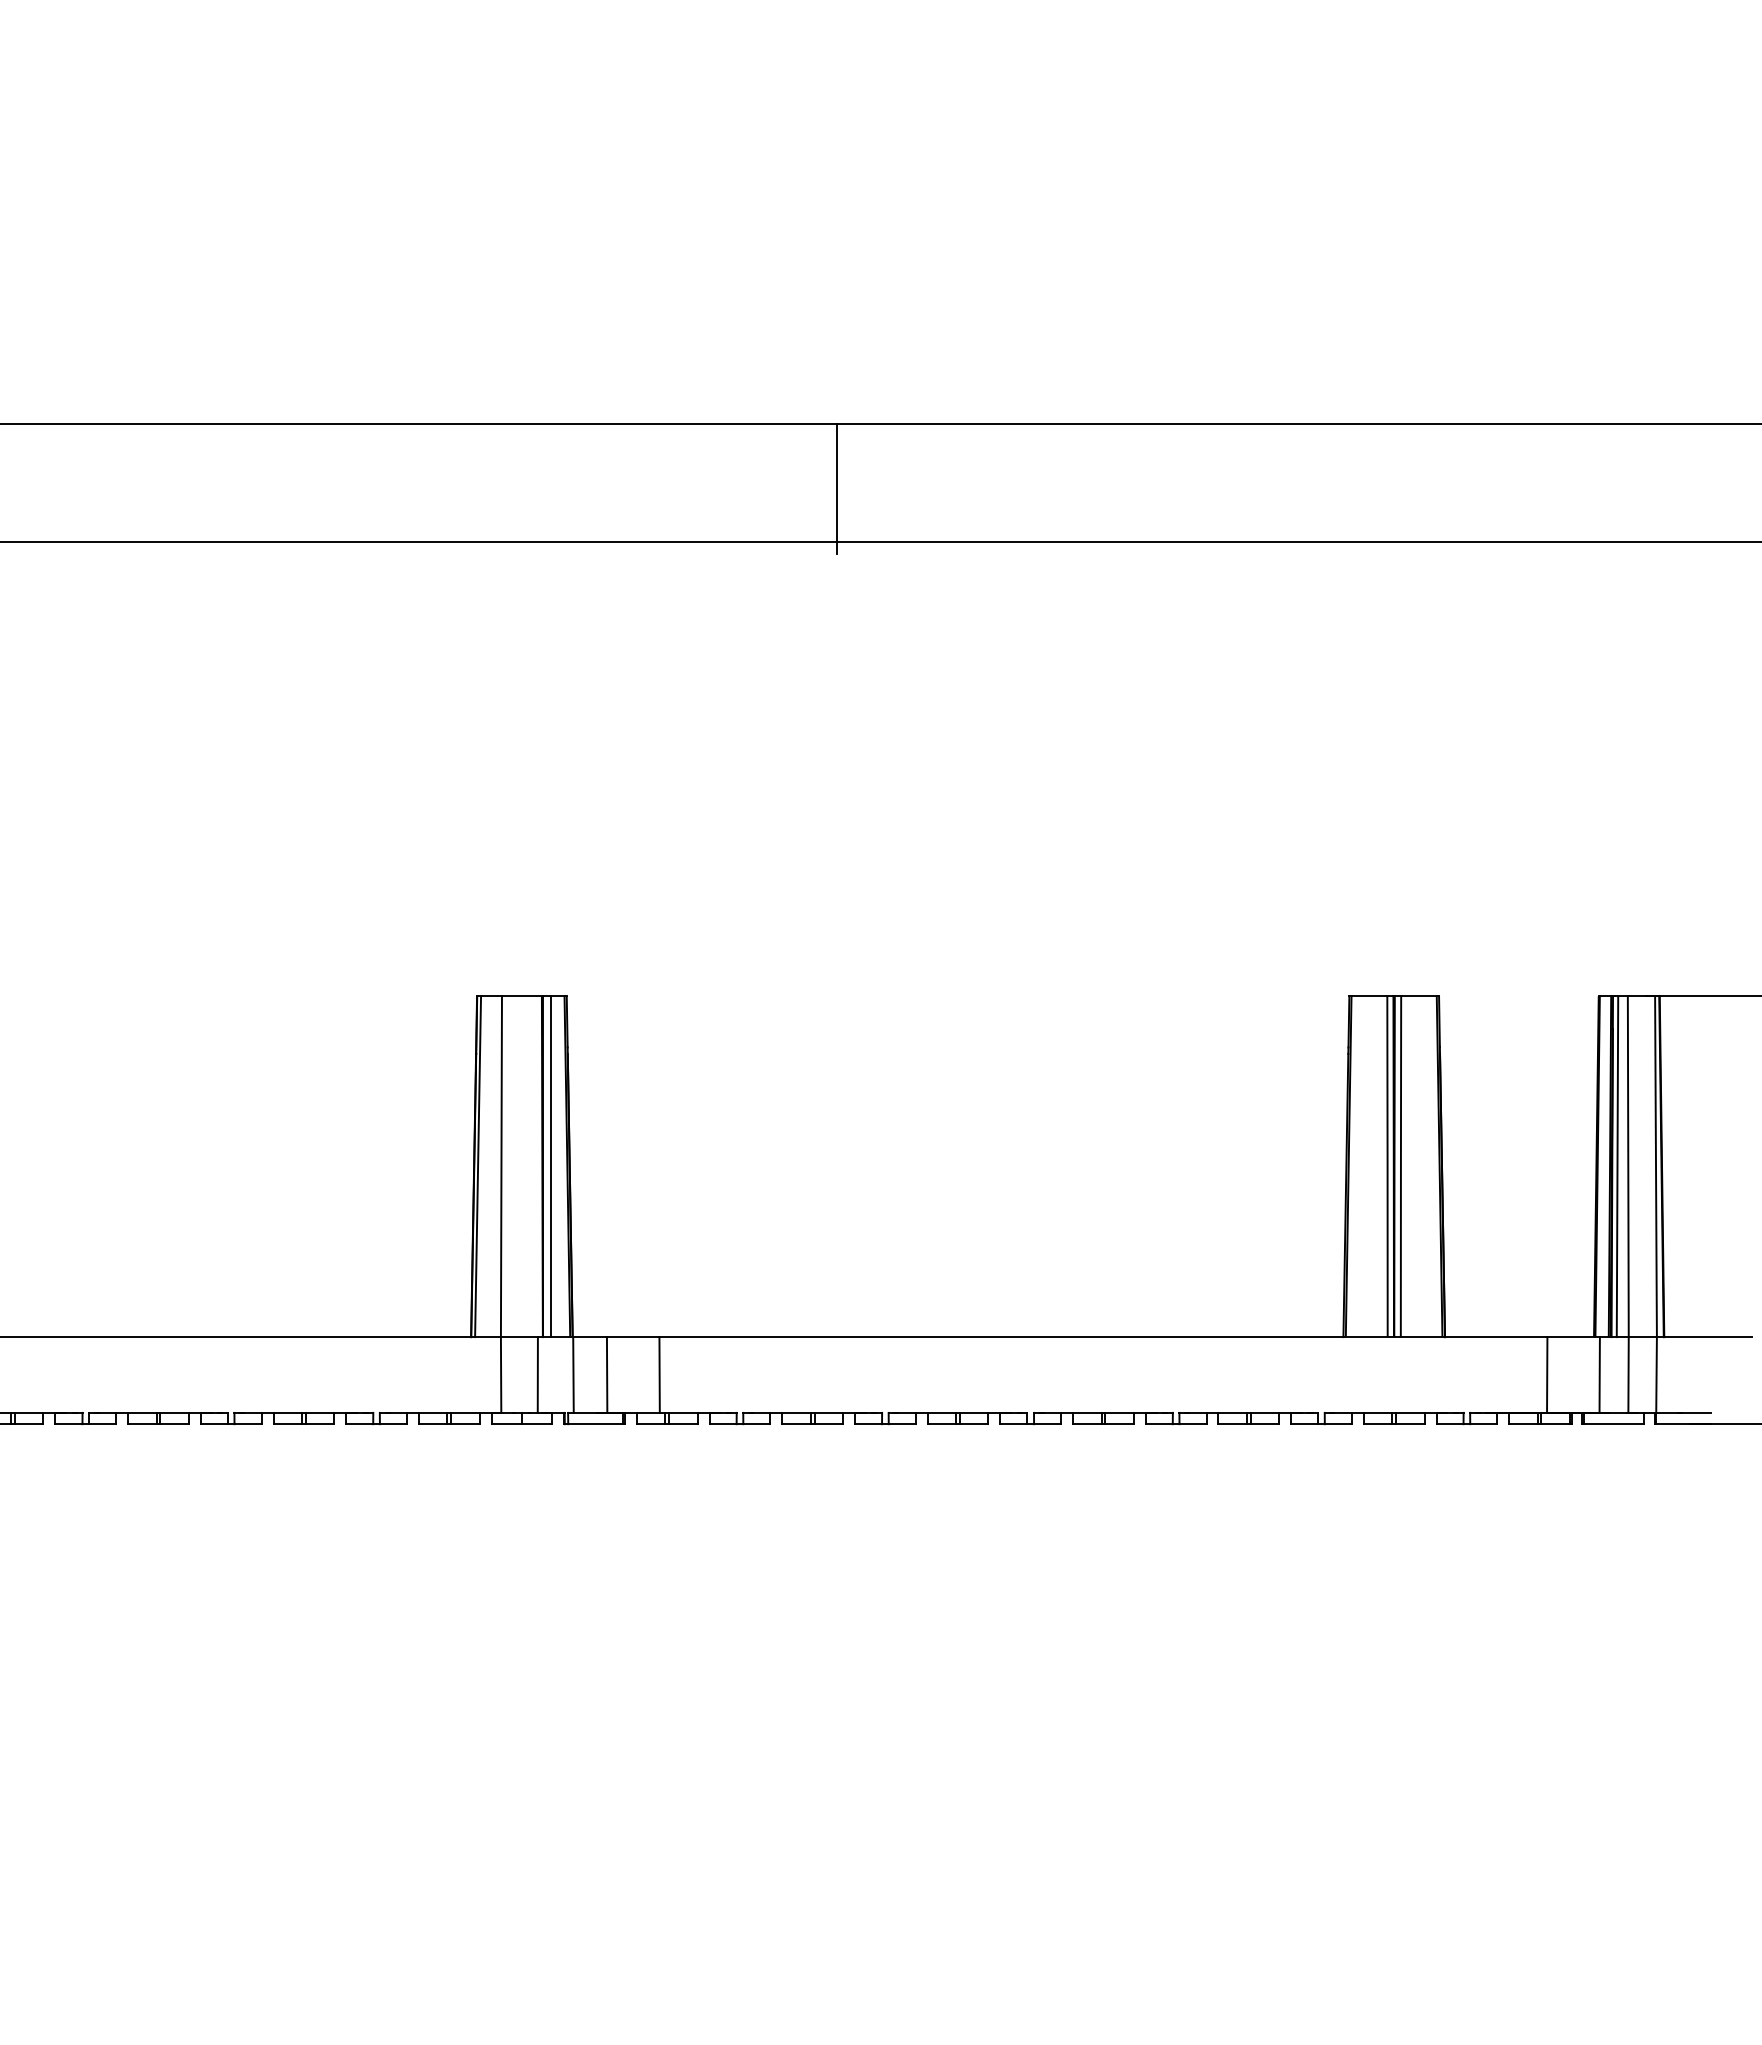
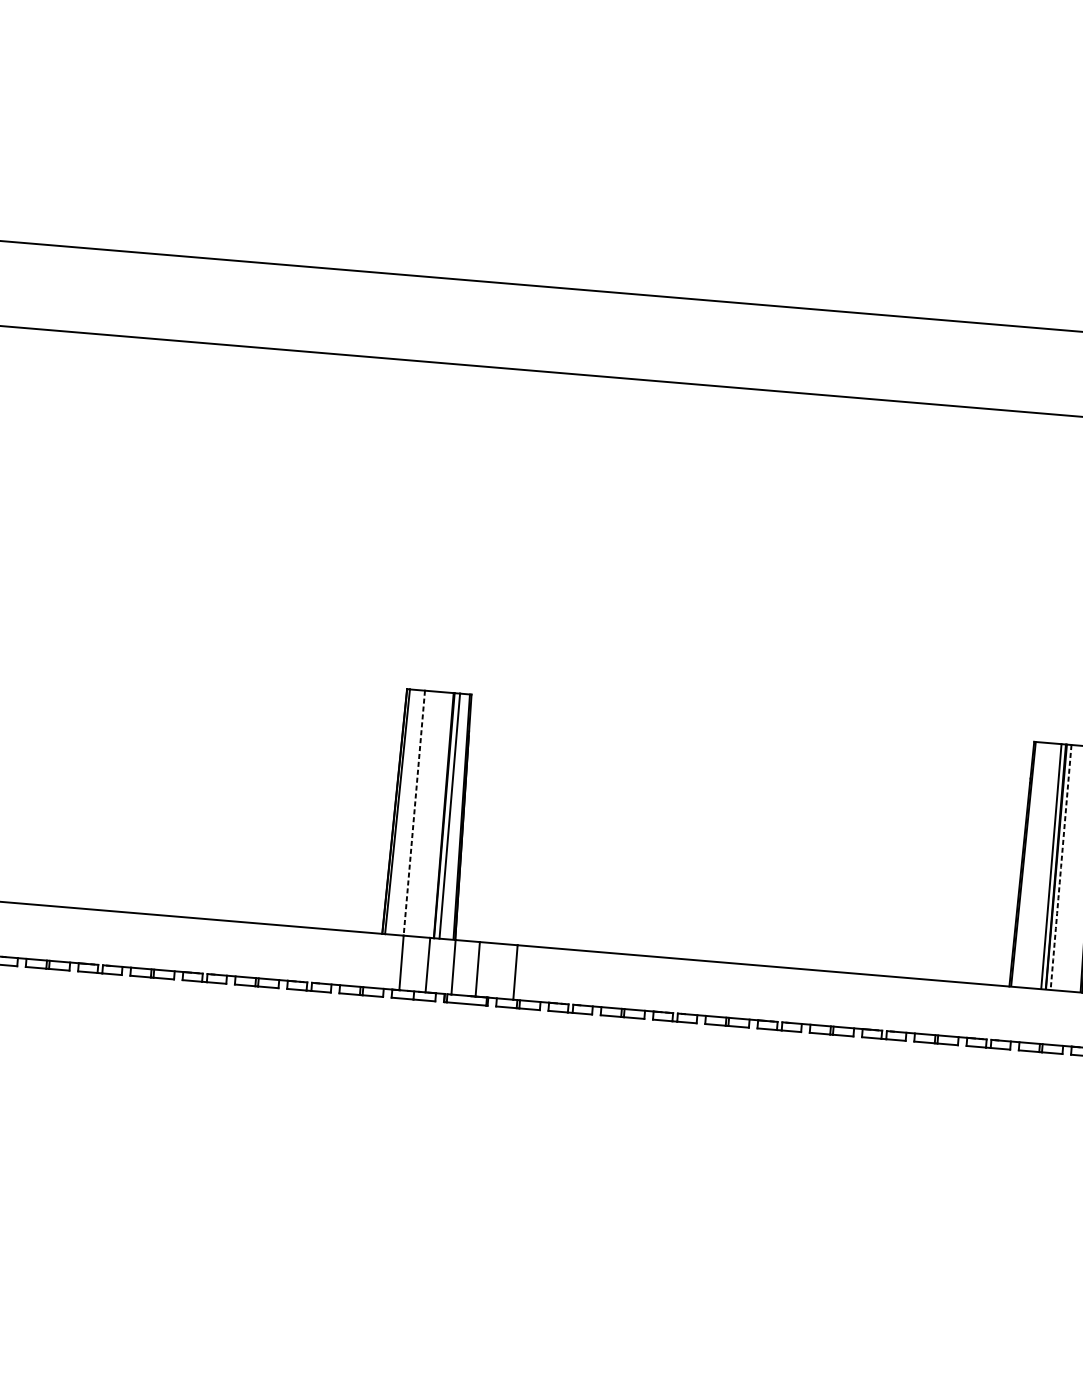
line: (837, 489) -> (696, 346), removed
arc: (1400, 1166) -> (1060, 867), solid -> dashed
line: (501, 1167) -> (414, 813), solid -> dashed

